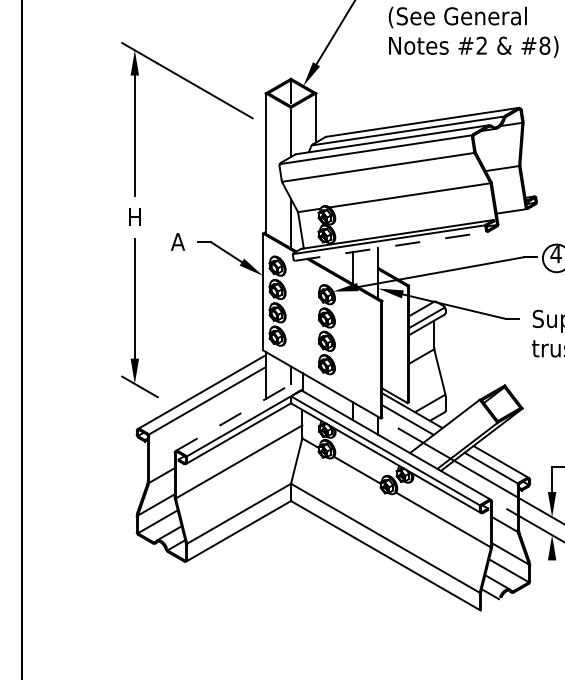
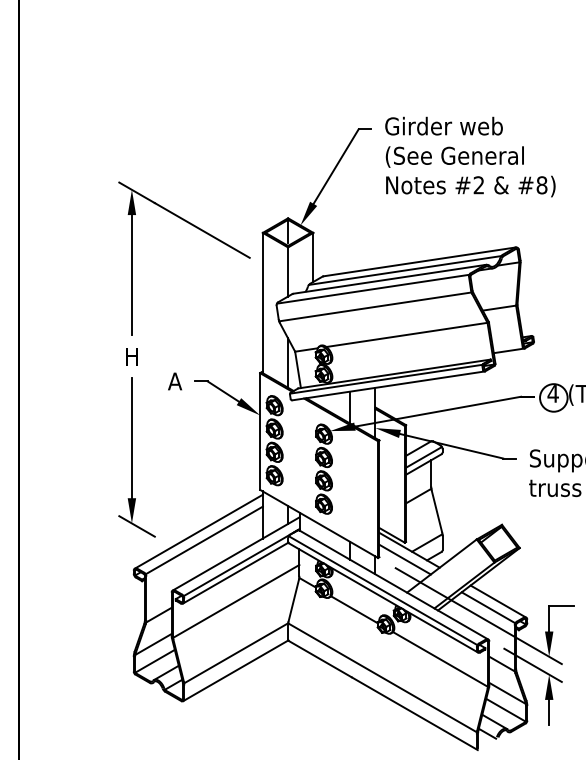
line: (392, 245) -> (389, 385), dashed -> solid
line: (239, 413) -> (236, 553), dashed -> solid
line: (552, 572) -> (549, 712), added

